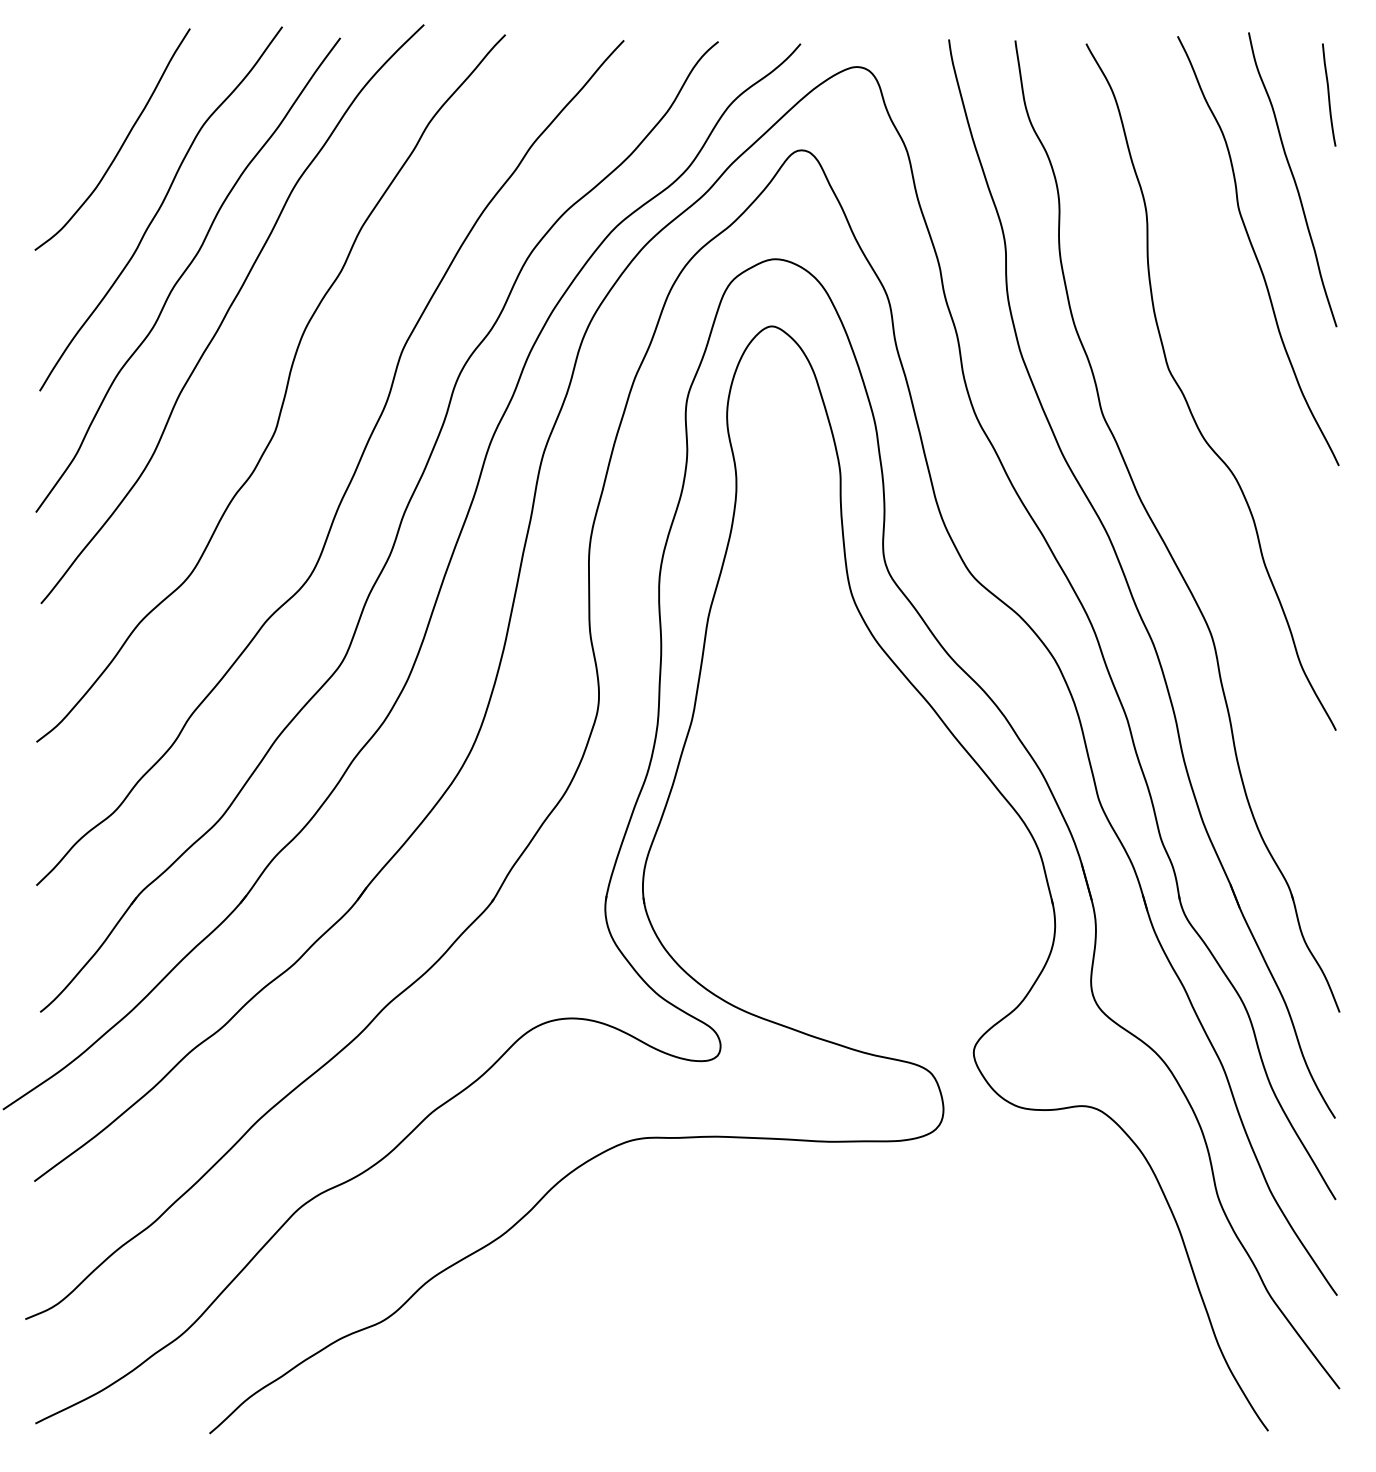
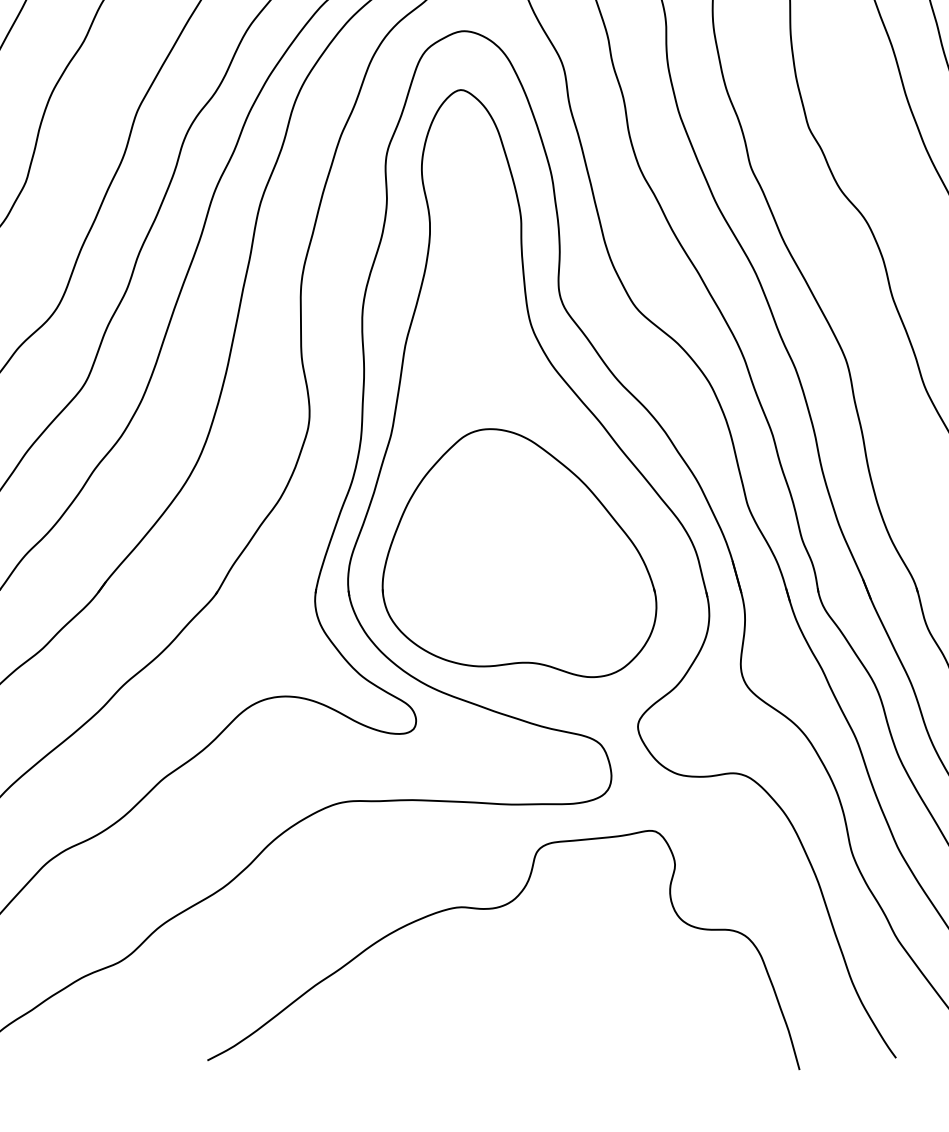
part: (838, 854) -> (519, 552), added
curve: (813, 1260) -> (497, 908), added

